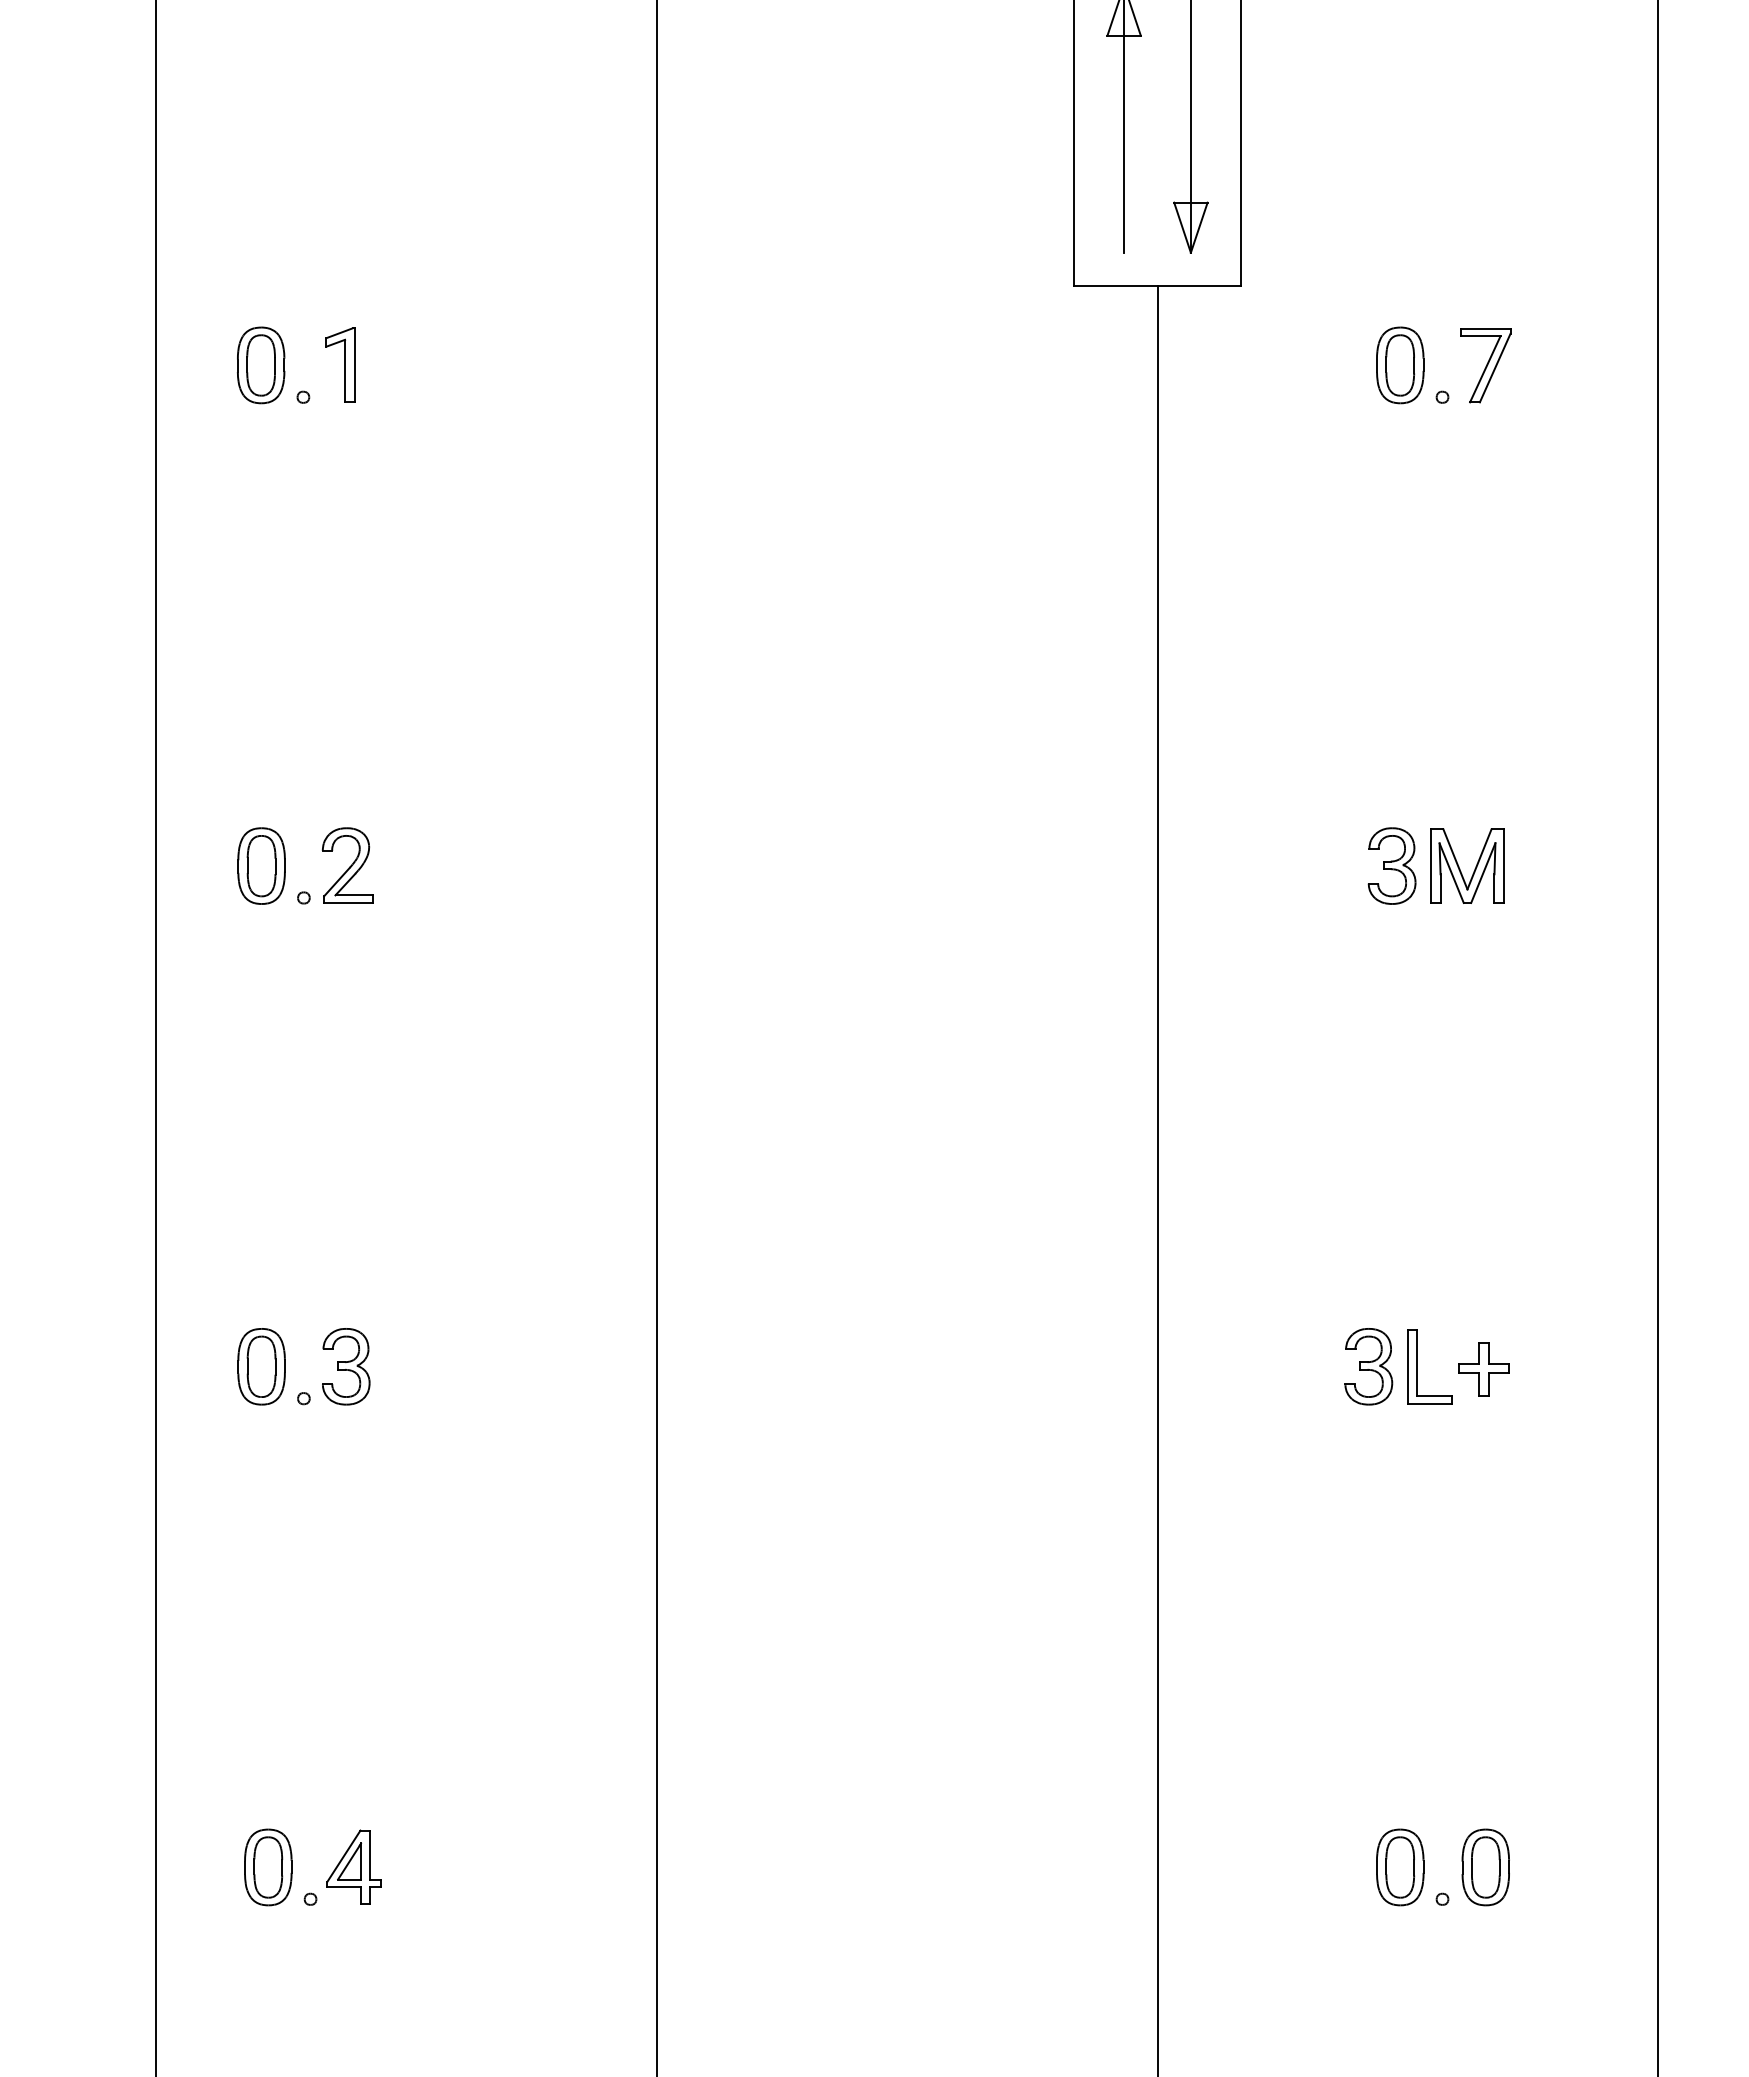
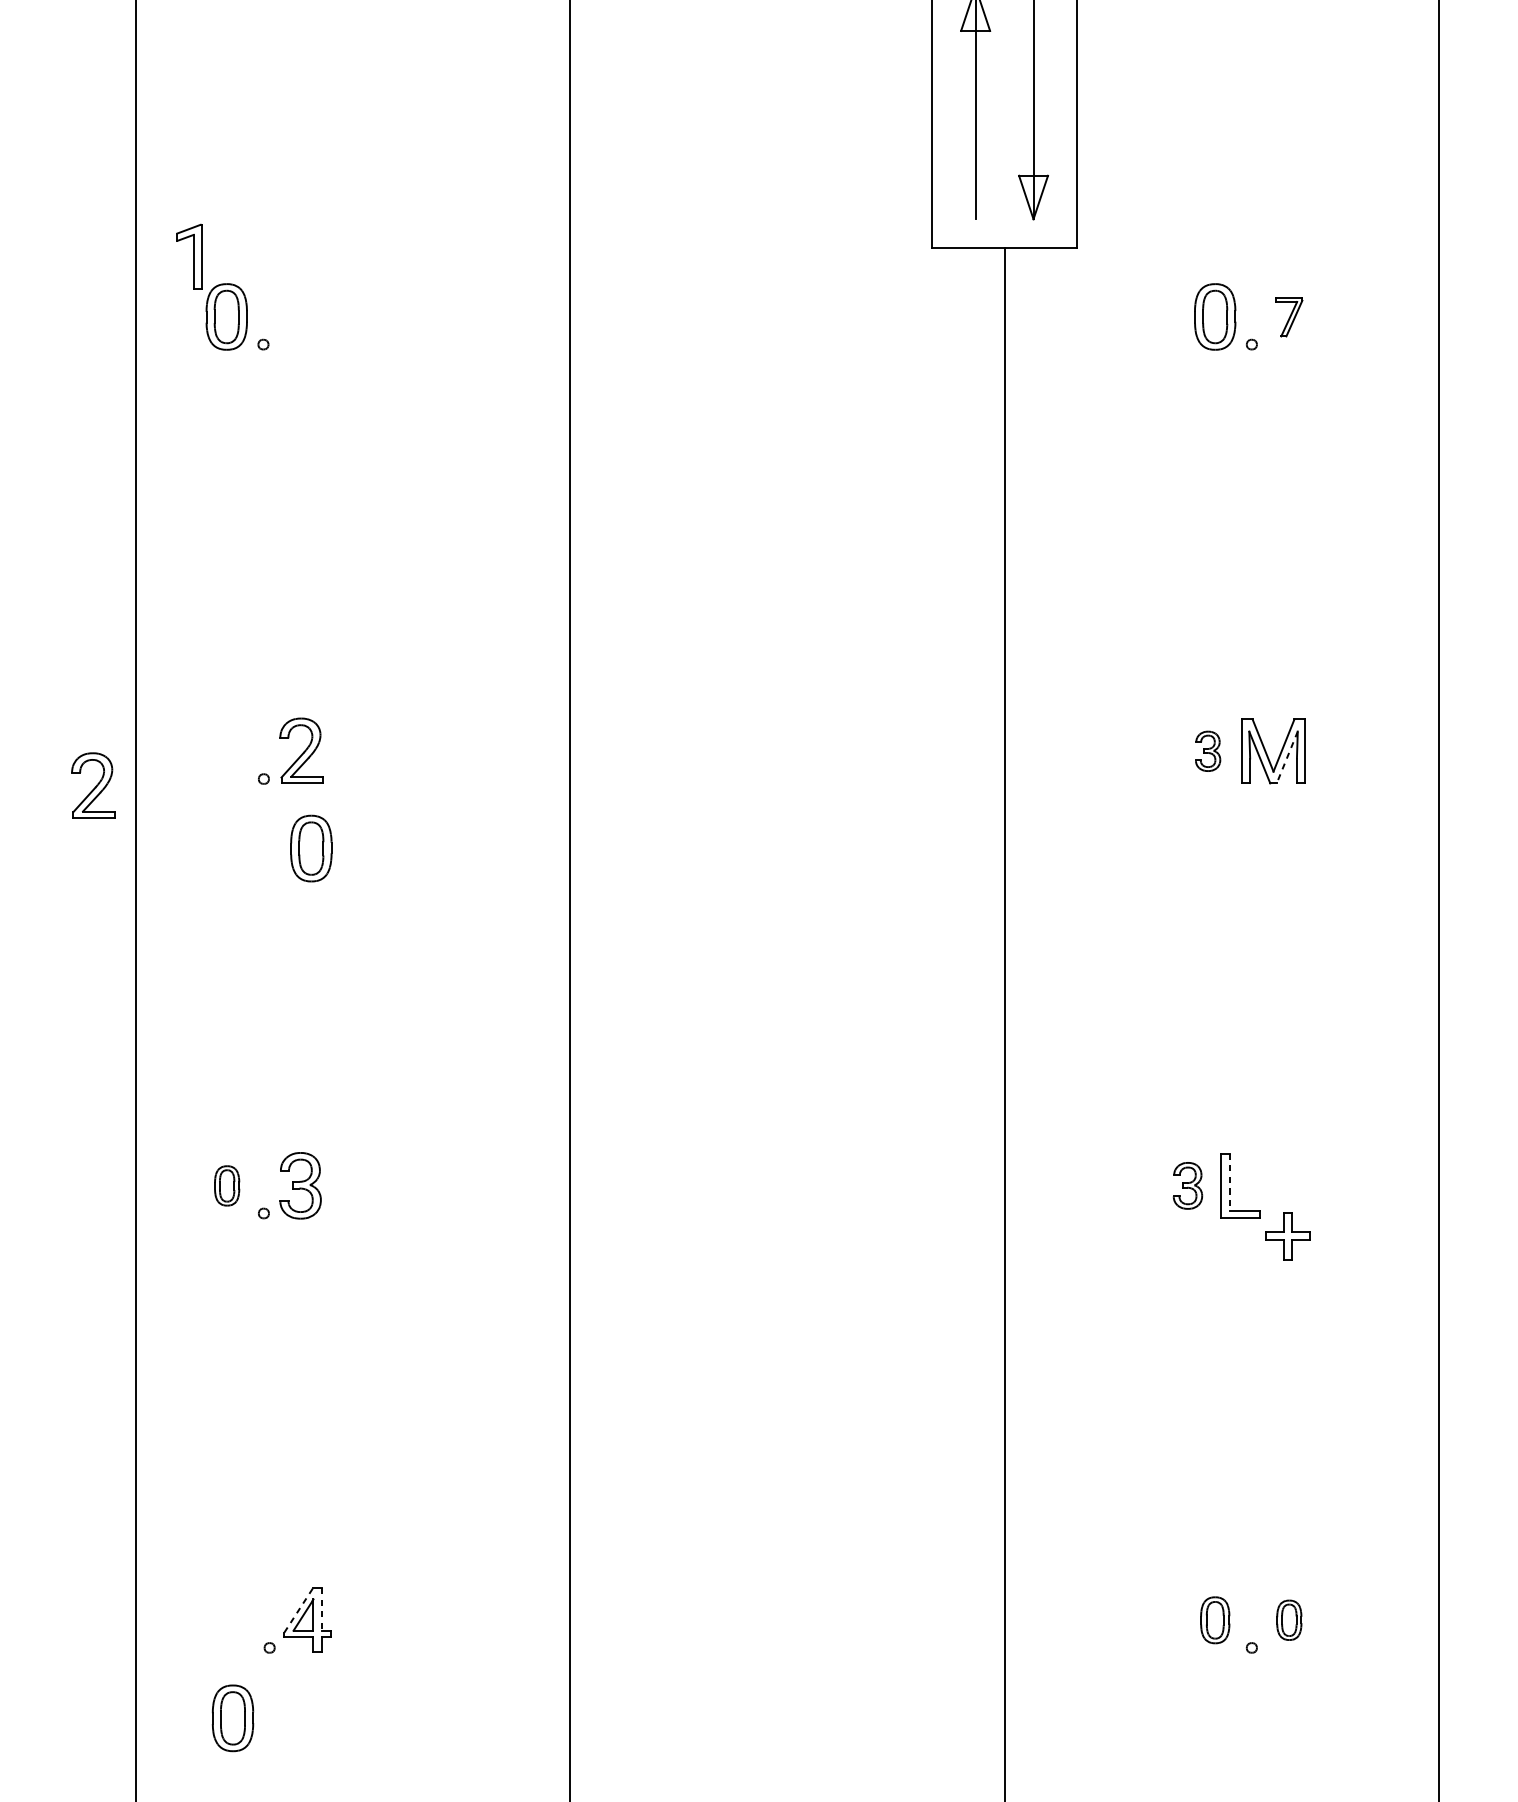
part: (340, 364) -> (189, 256), moved
part: (1485, 365) -> (1289, 317), size x0.6
part: (261, 865) -> (311, 848), moved
part: (1391, 865) -> (1207, 750), size x0.6
line: (1483, 873) -> (1287, 757), solid -> dashed
part: (107, 905) -> (93, 785), added
line: (1417, 1362) -> (1230, 1182), solid -> dashed
part: (261, 1366) -> (227, 1185), size x0.6
part: (1368, 1366) -> (1187, 1185), size x0.7
part: (1483, 1369) -> (1287, 1236), moved
line: (344, 1855) -> (299, 1609), solid -> dashed
line: (370, 1855) -> (321, 1609), solid -> dashed
part: (268, 1867) -> (233, 1718), moved
part: (1400, 1867) -> (1215, 1620), size x0.7
part: (1485, 1867) -> (1289, 1620), size x0.6

